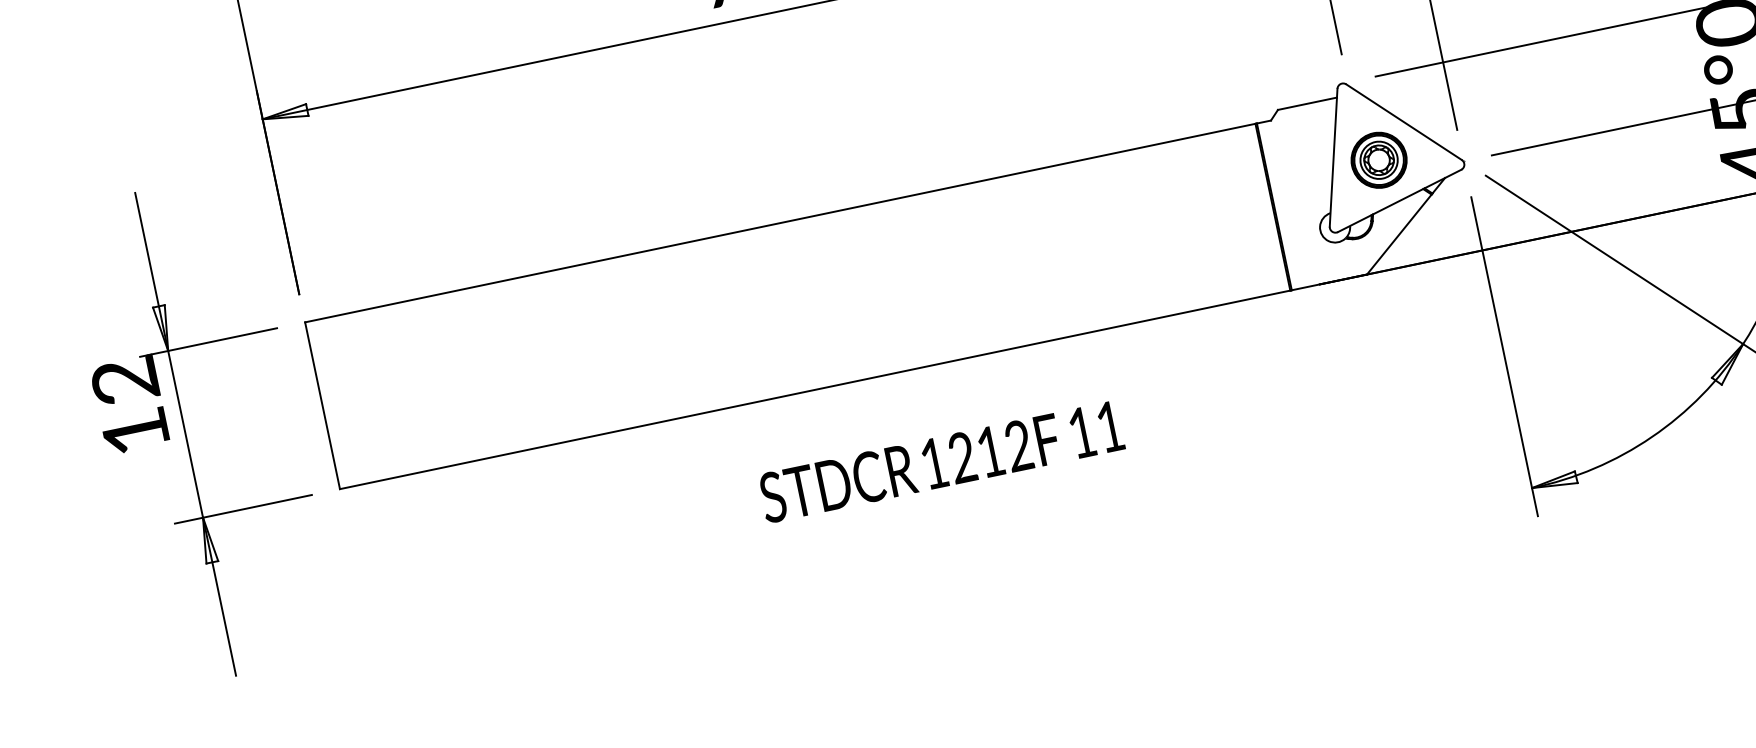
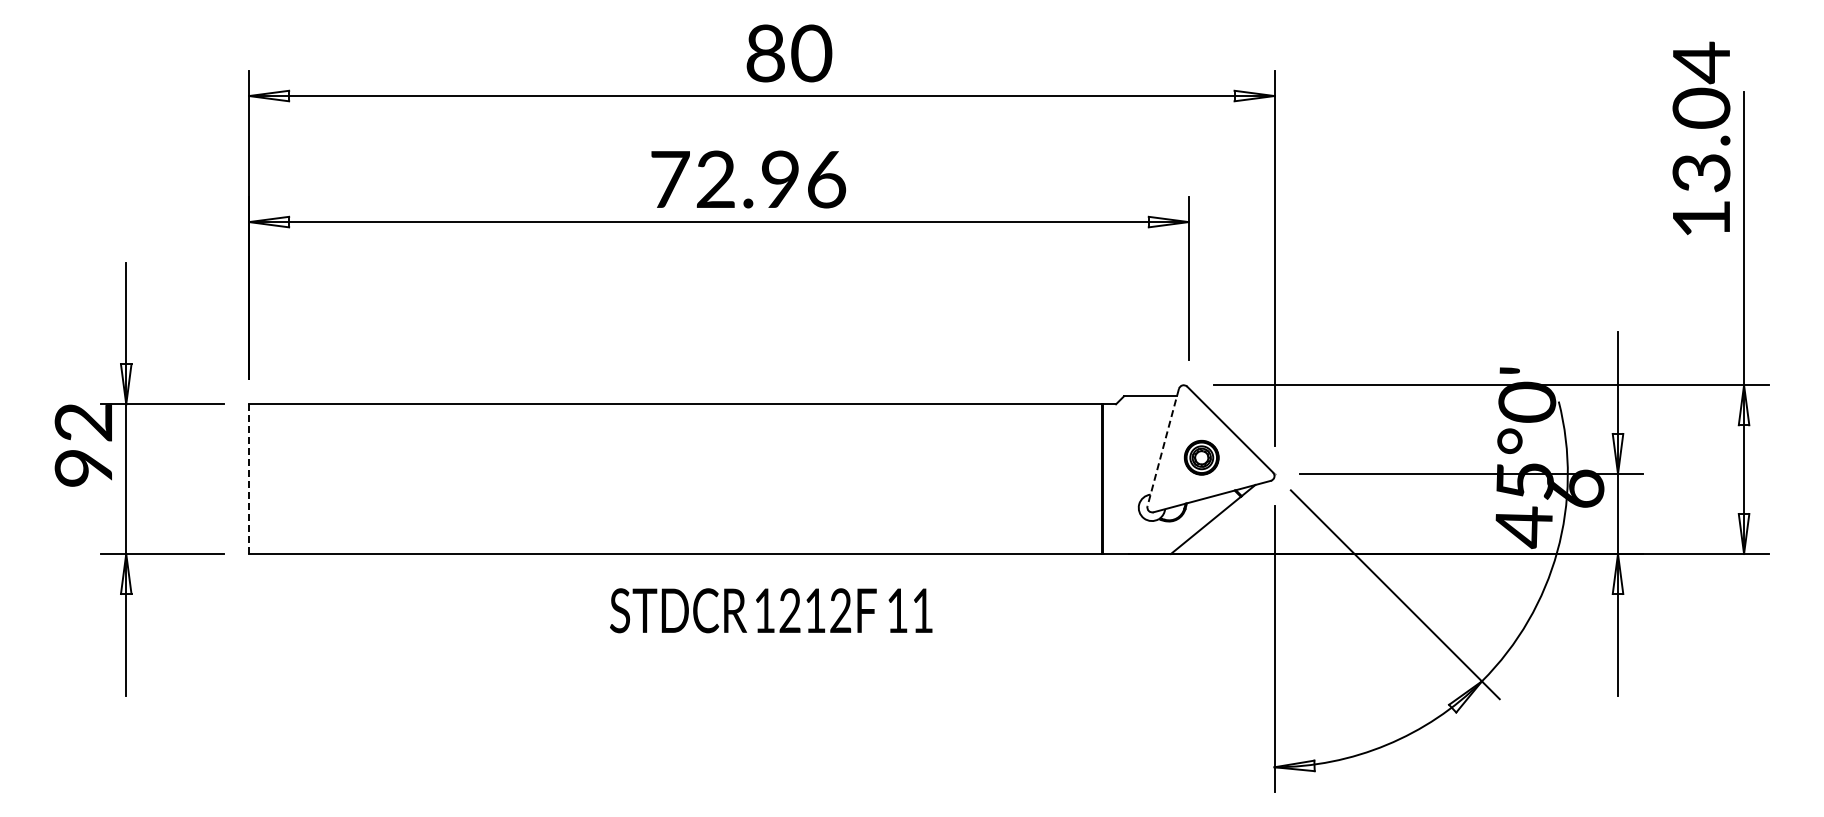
line: (1333, 157) -> (1163, 447), solid -> dashed
part: (1378, 159) -> (1201, 457), size x0.7
line: (323, 406) -> (249, 479), solid -> dashed
text: (134, 432) -> (82, 468), 12 -> 92
text: (941, 461) -> (771, 610), moved

